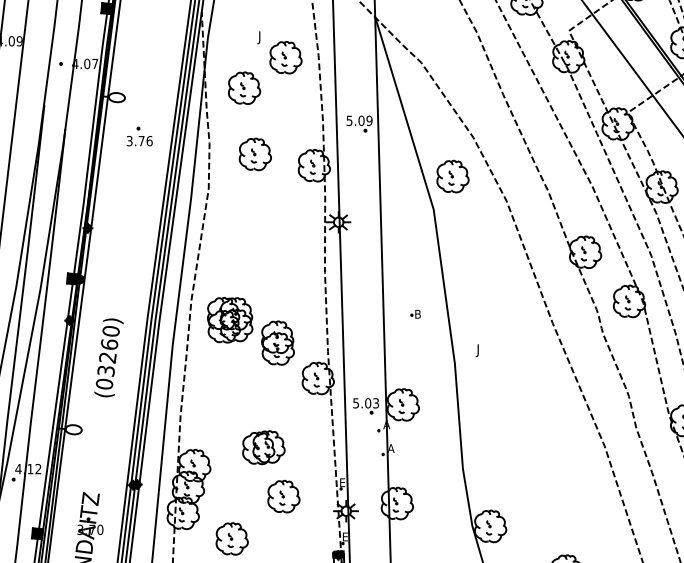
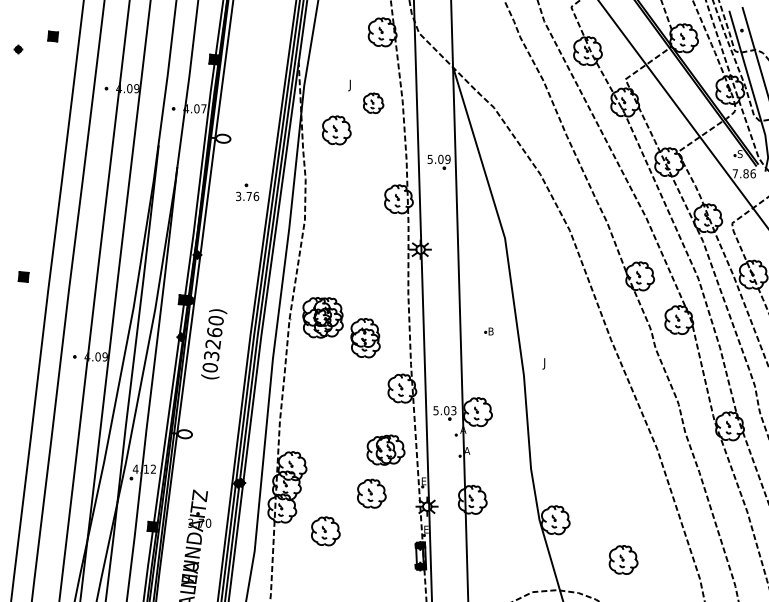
part: (285, 57) -> (373, 103), size x0.7
part: (139, 136) -> (247, 192), moved
part: (255, 154) -> (346, 189), removed
part: (453, 176) -> (522, 208), removed
part: (250, 331) -> (341, 327), moved
text: (109, 358) -> (214, 344), moved
part: (263, 446) -> (385, 449), moved

